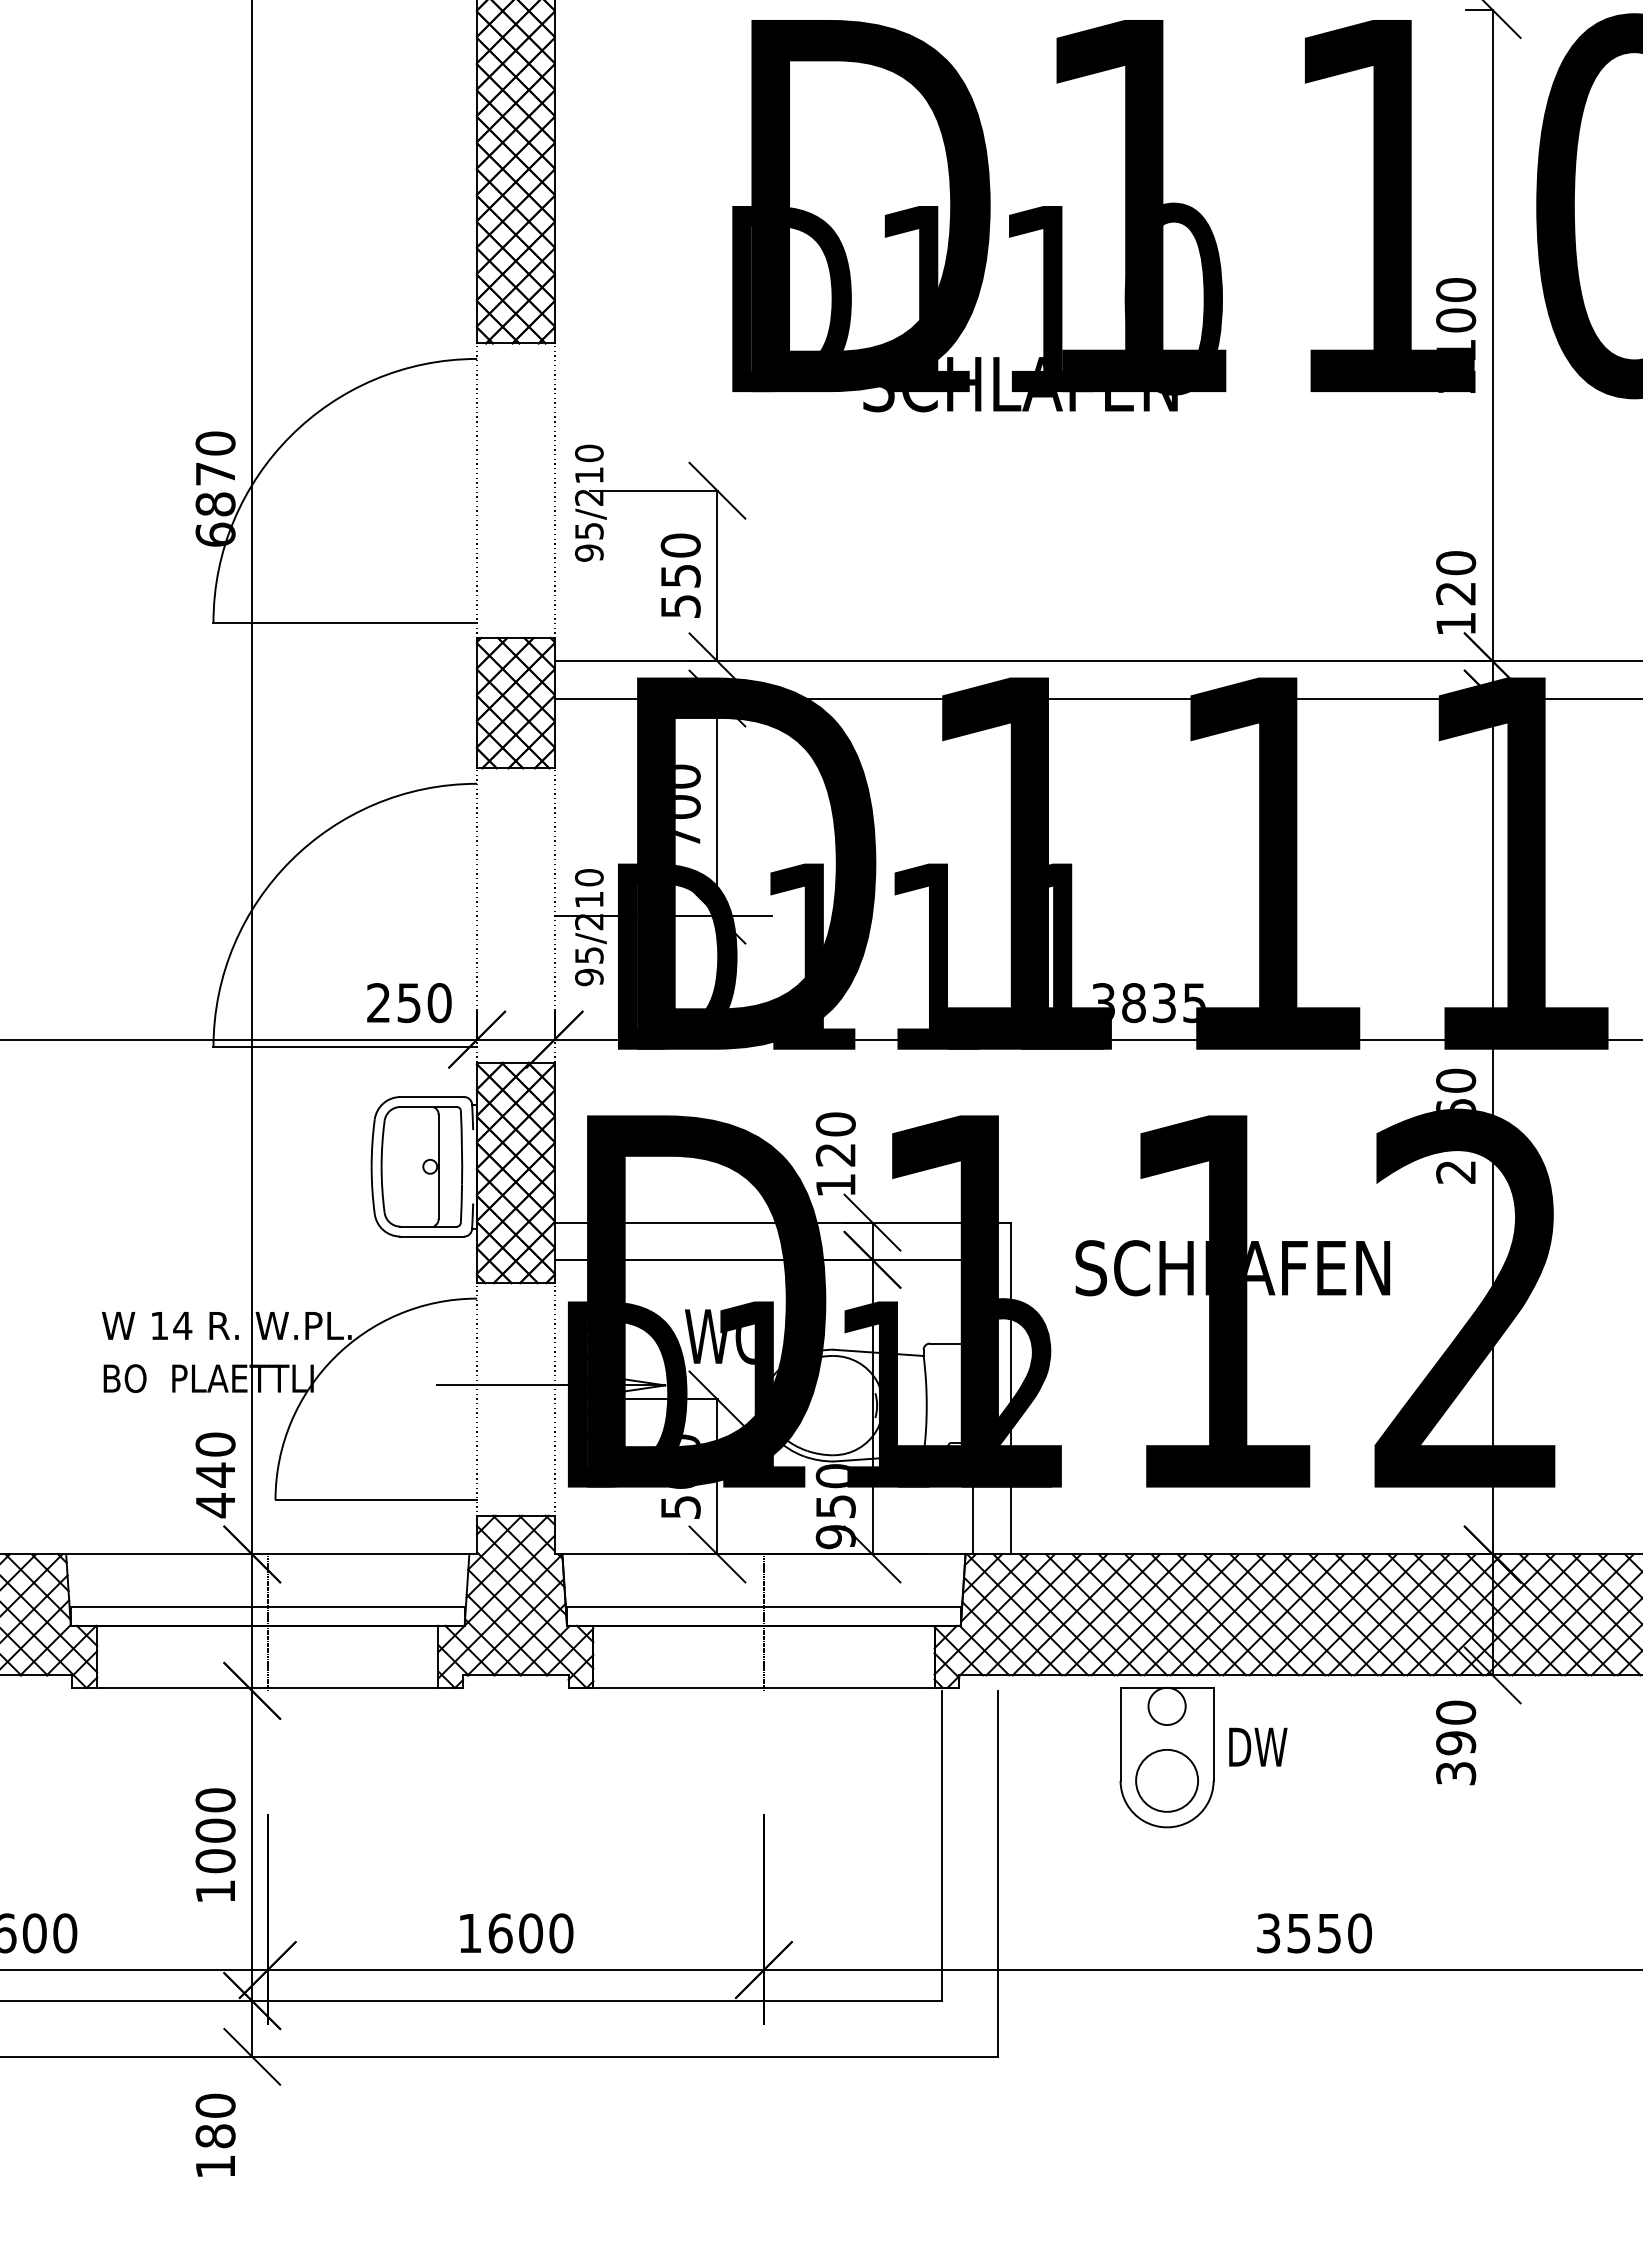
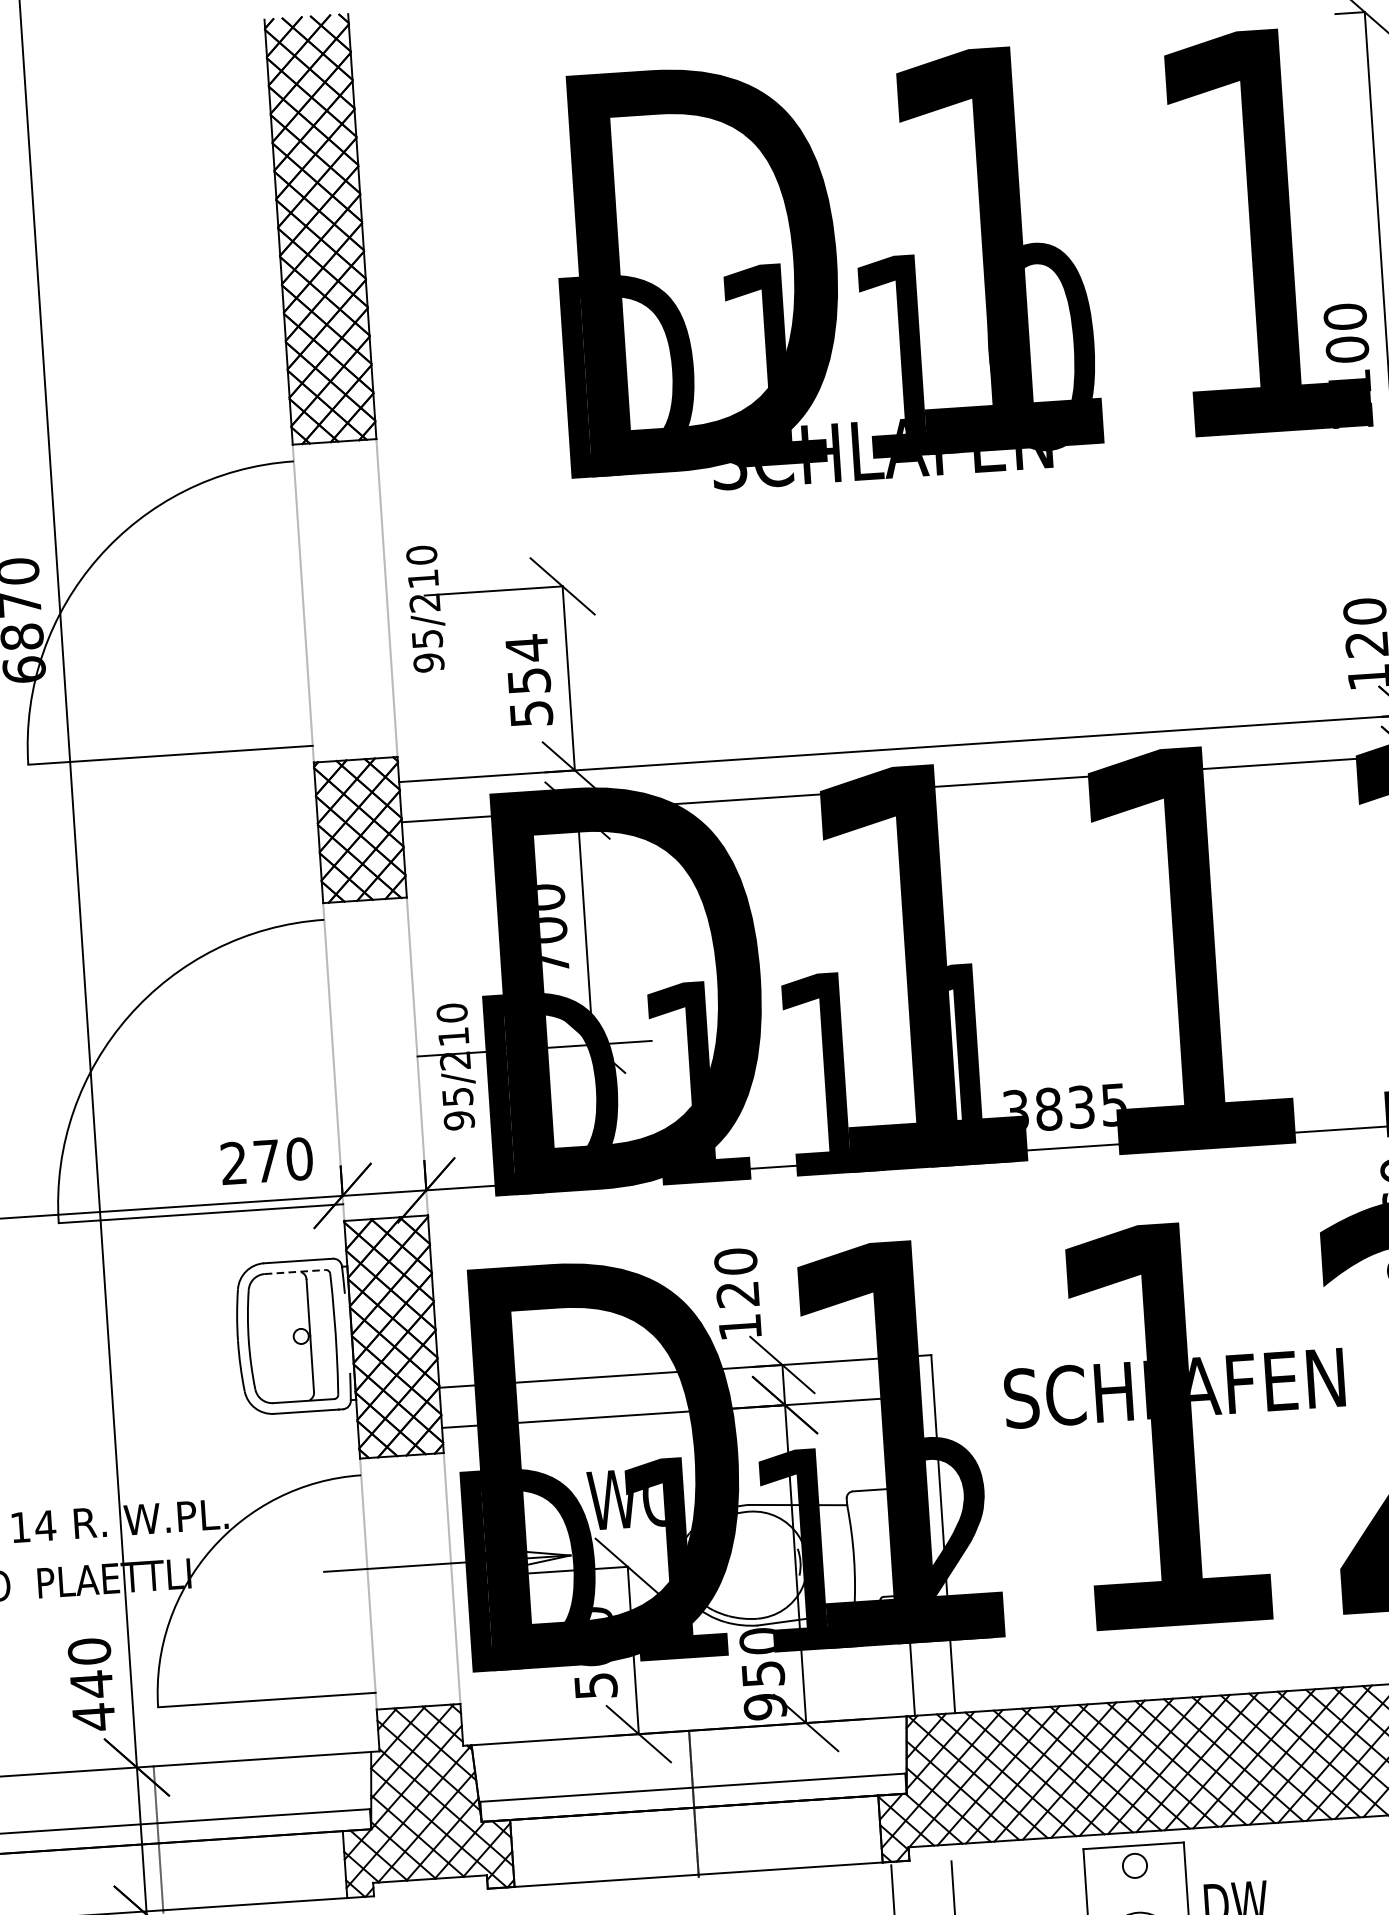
text: (680, 545) -> (526, 648), 550 -> 554
text: (408, 1003) -> (266, 1161), 250 -> 270
line: (429, 1107) -> (296, 1272), solid -> dashed
circle: (1166, 1706) -> (1134, 1866), size x0.6

